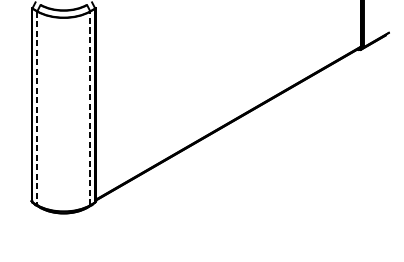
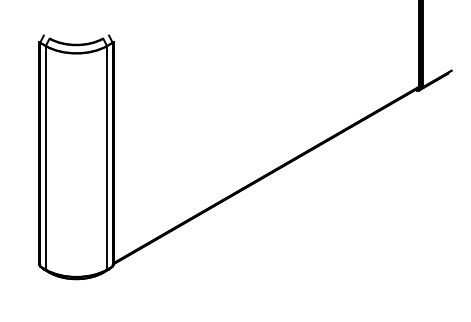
line: (36, 108) -> (45, 157), dashed -> solid
line: (90, 108) -> (107, 157), dashed -> solid

